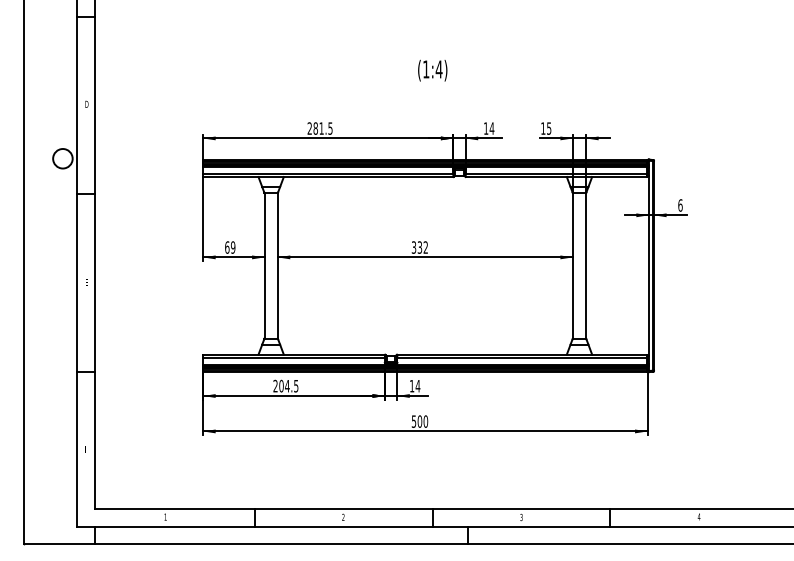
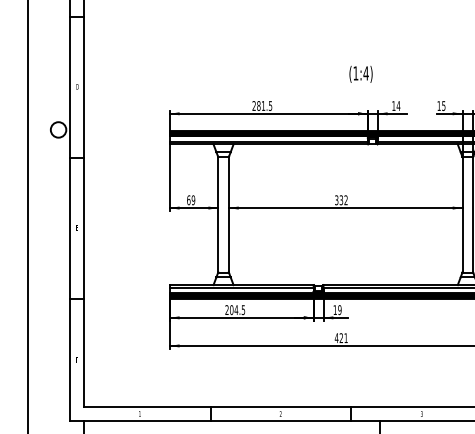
text: (432, 70) -> (360, 74), moved
text: (417, 385) -> (339, 309), 14 -> 19
text: (419, 421) -> (341, 338), 500 -> 421

